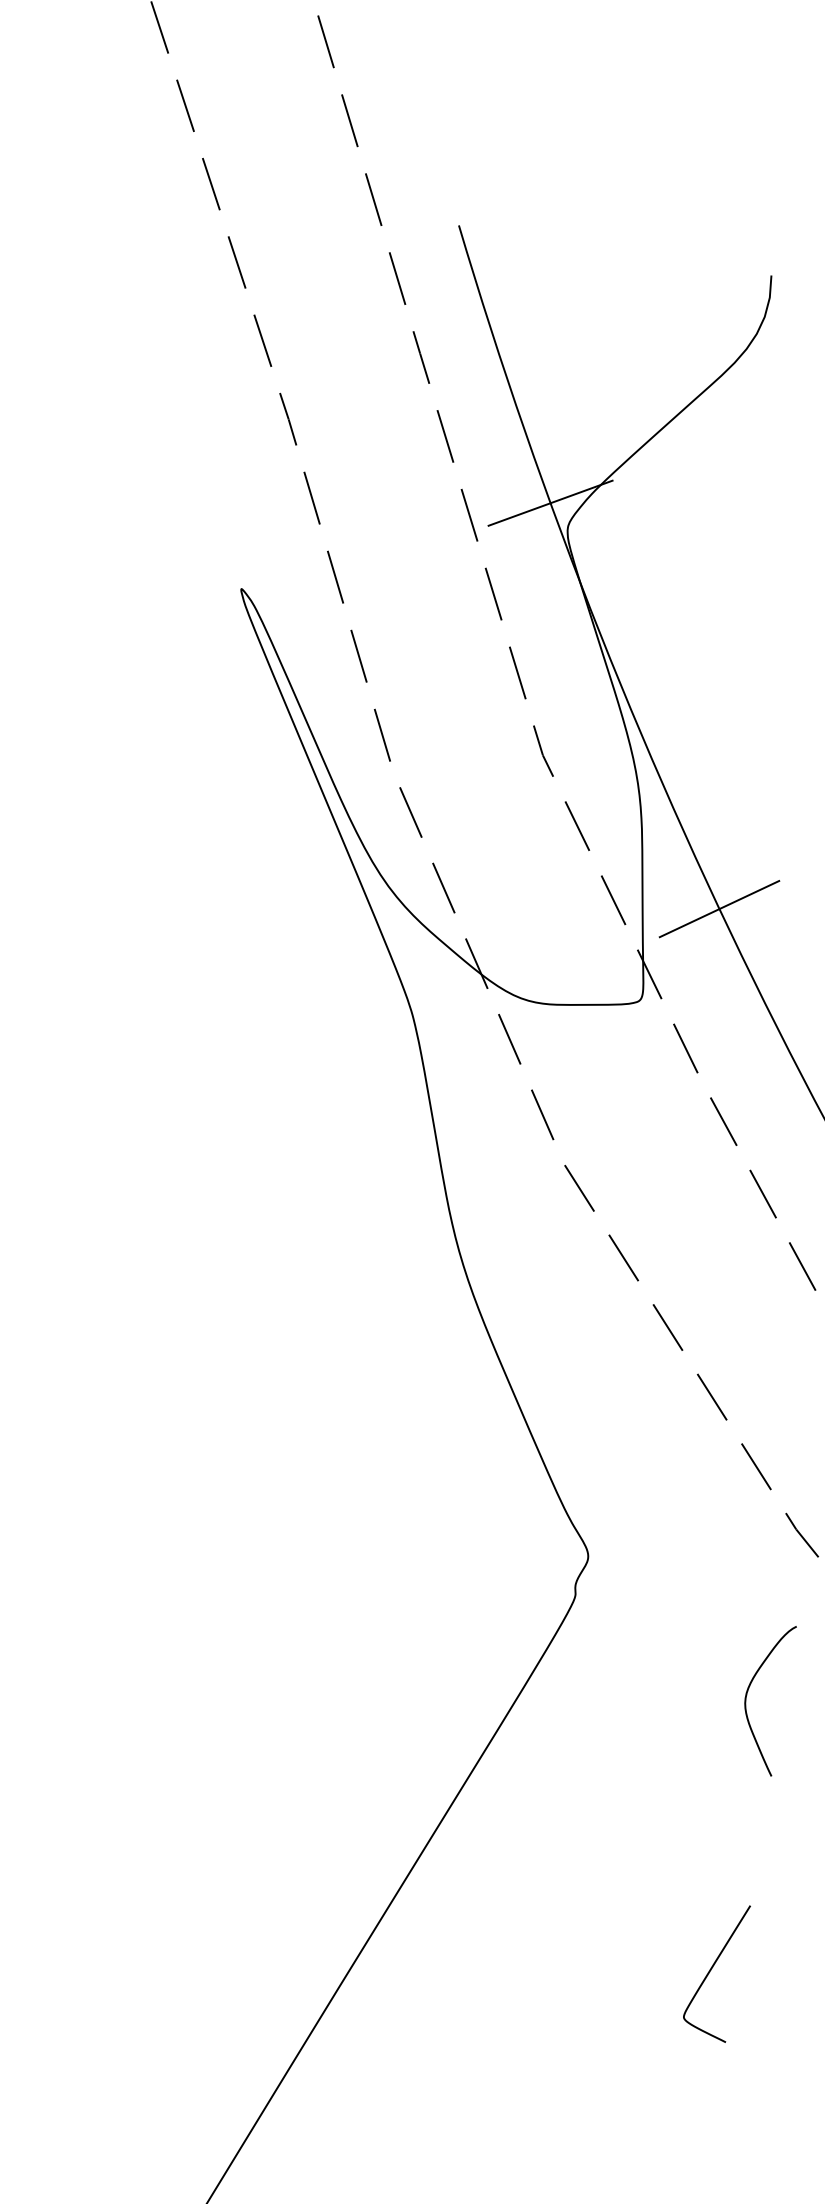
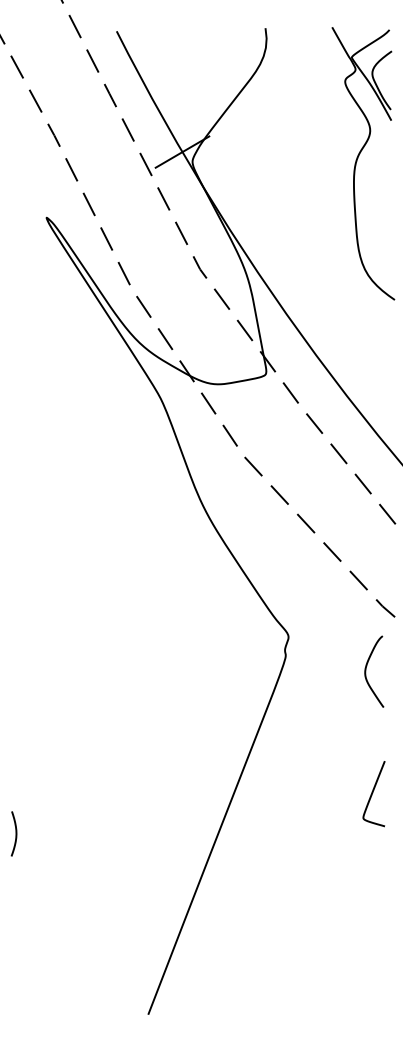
line: (719, 908) -> (294, 325), removed
curve: (749, 1694) -> (366, 671), moved
curve: (714, 1969) -> (373, 793), moved

